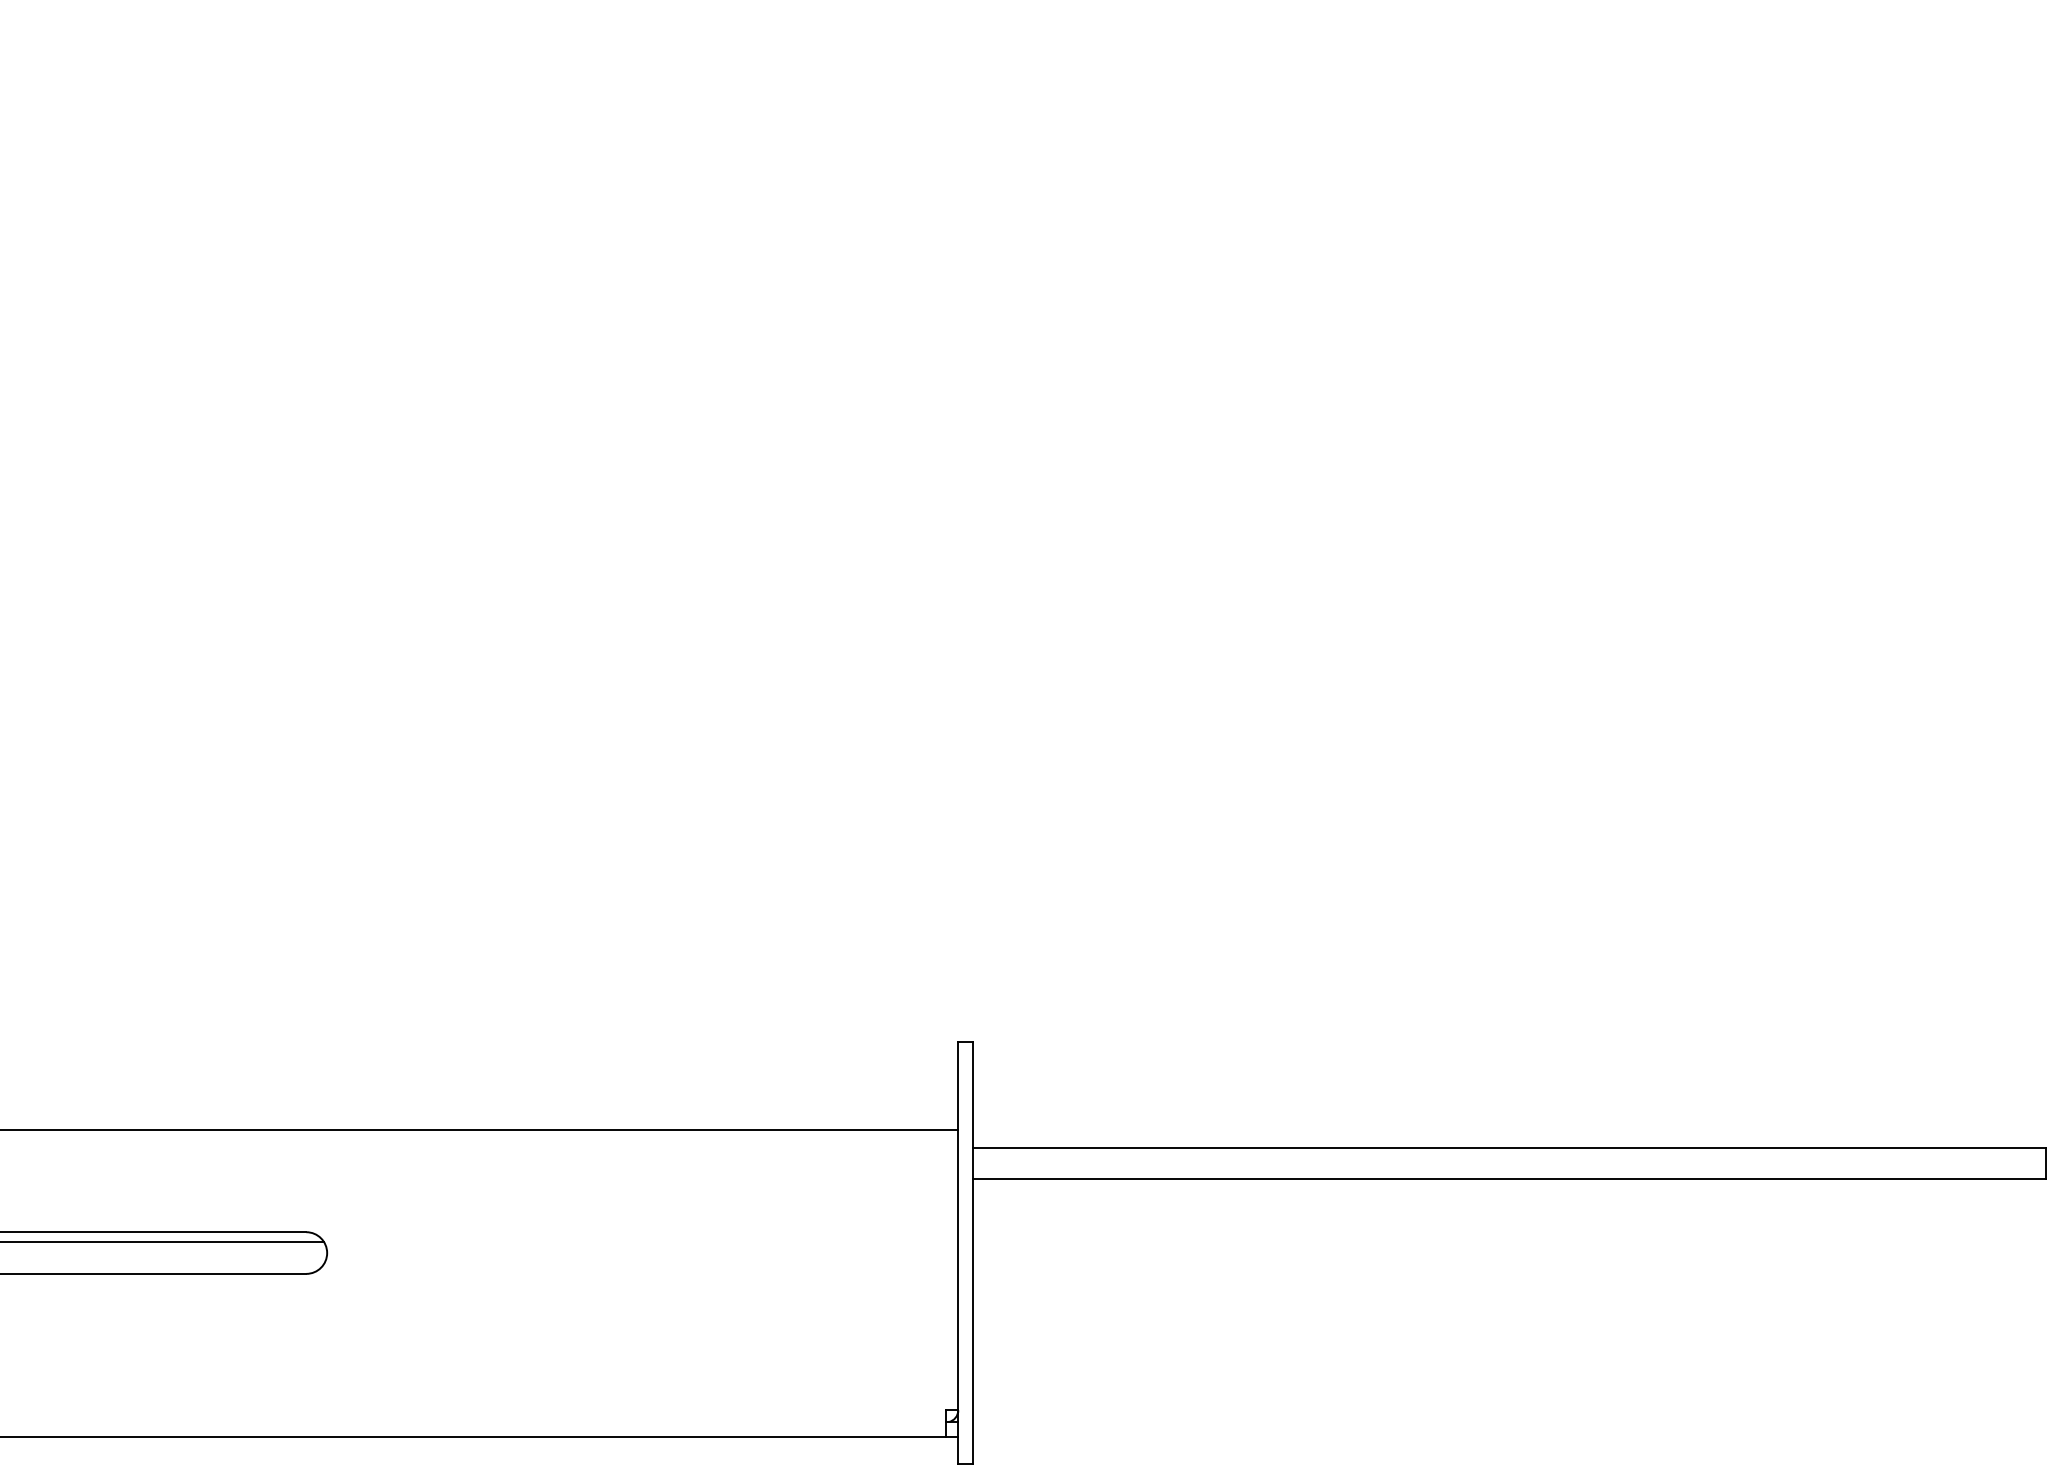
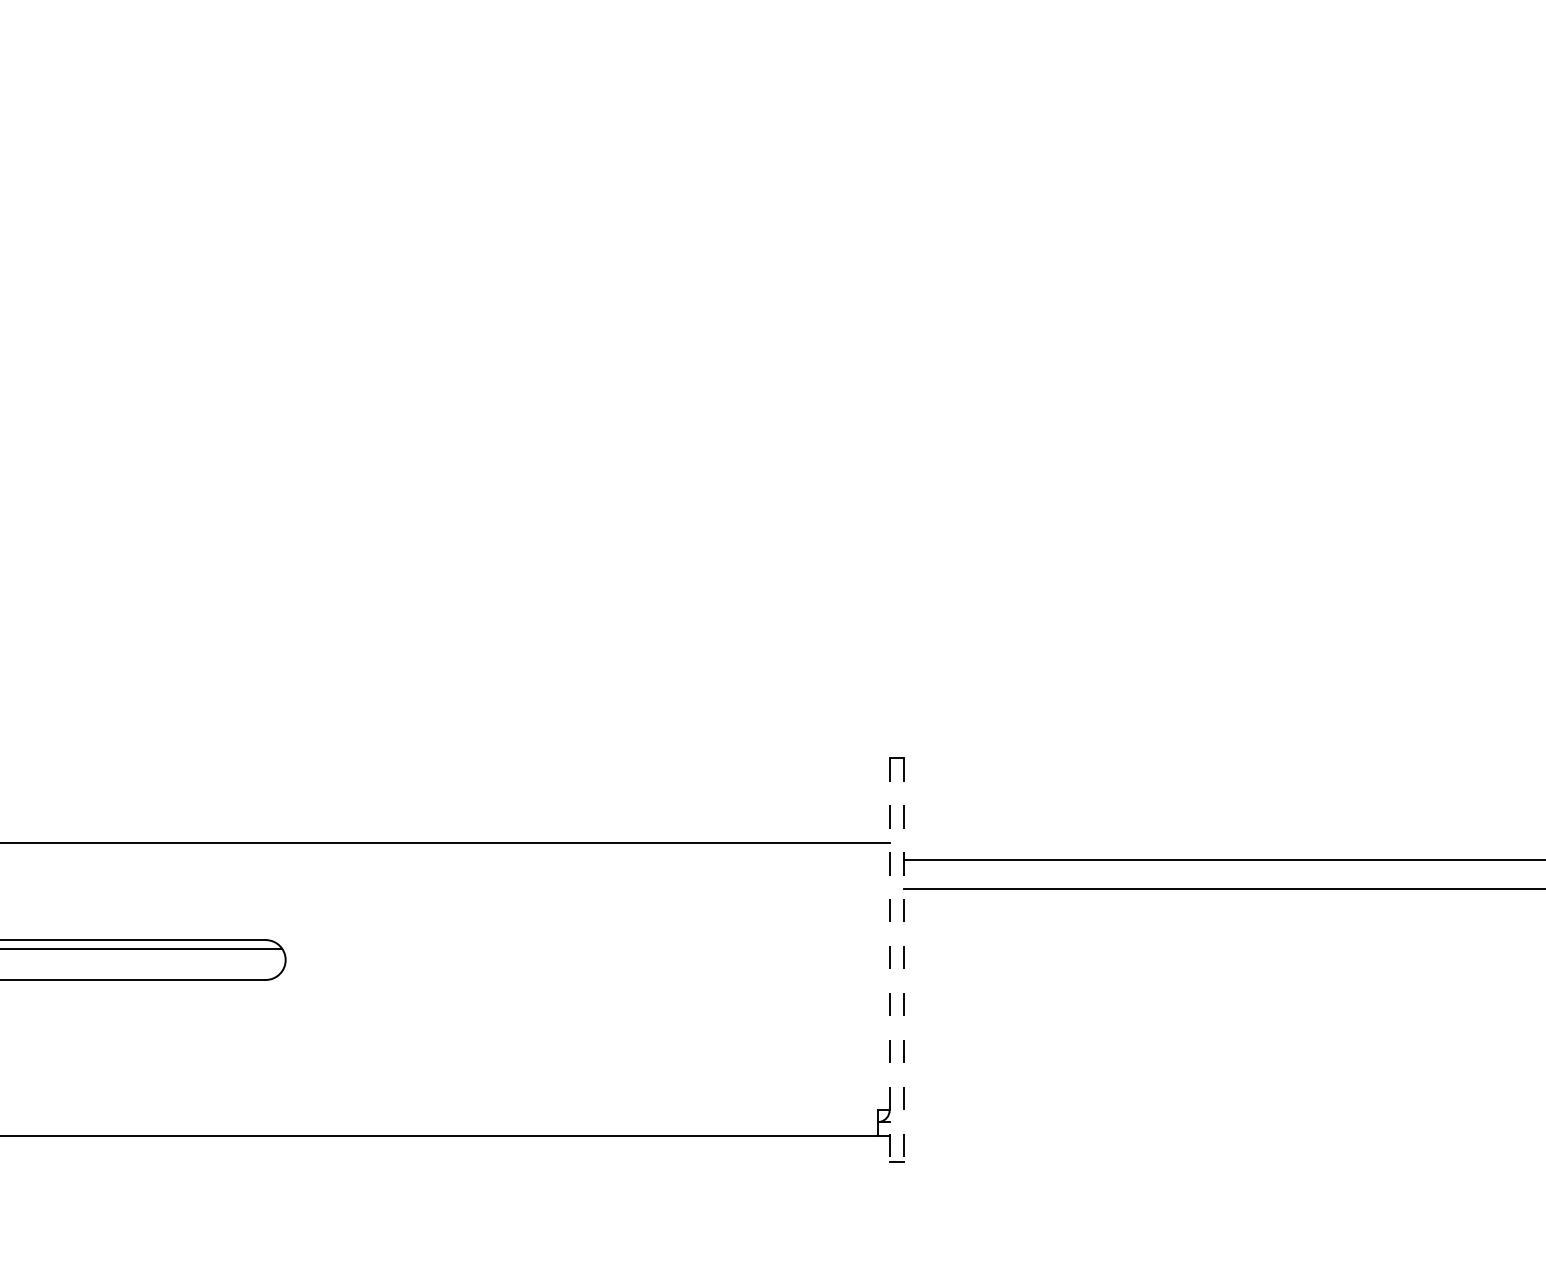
line: (958, 1253) -> (889, 960), solid -> dashed
line: (973, 1253) -> (904, 960), solid -> dashed

